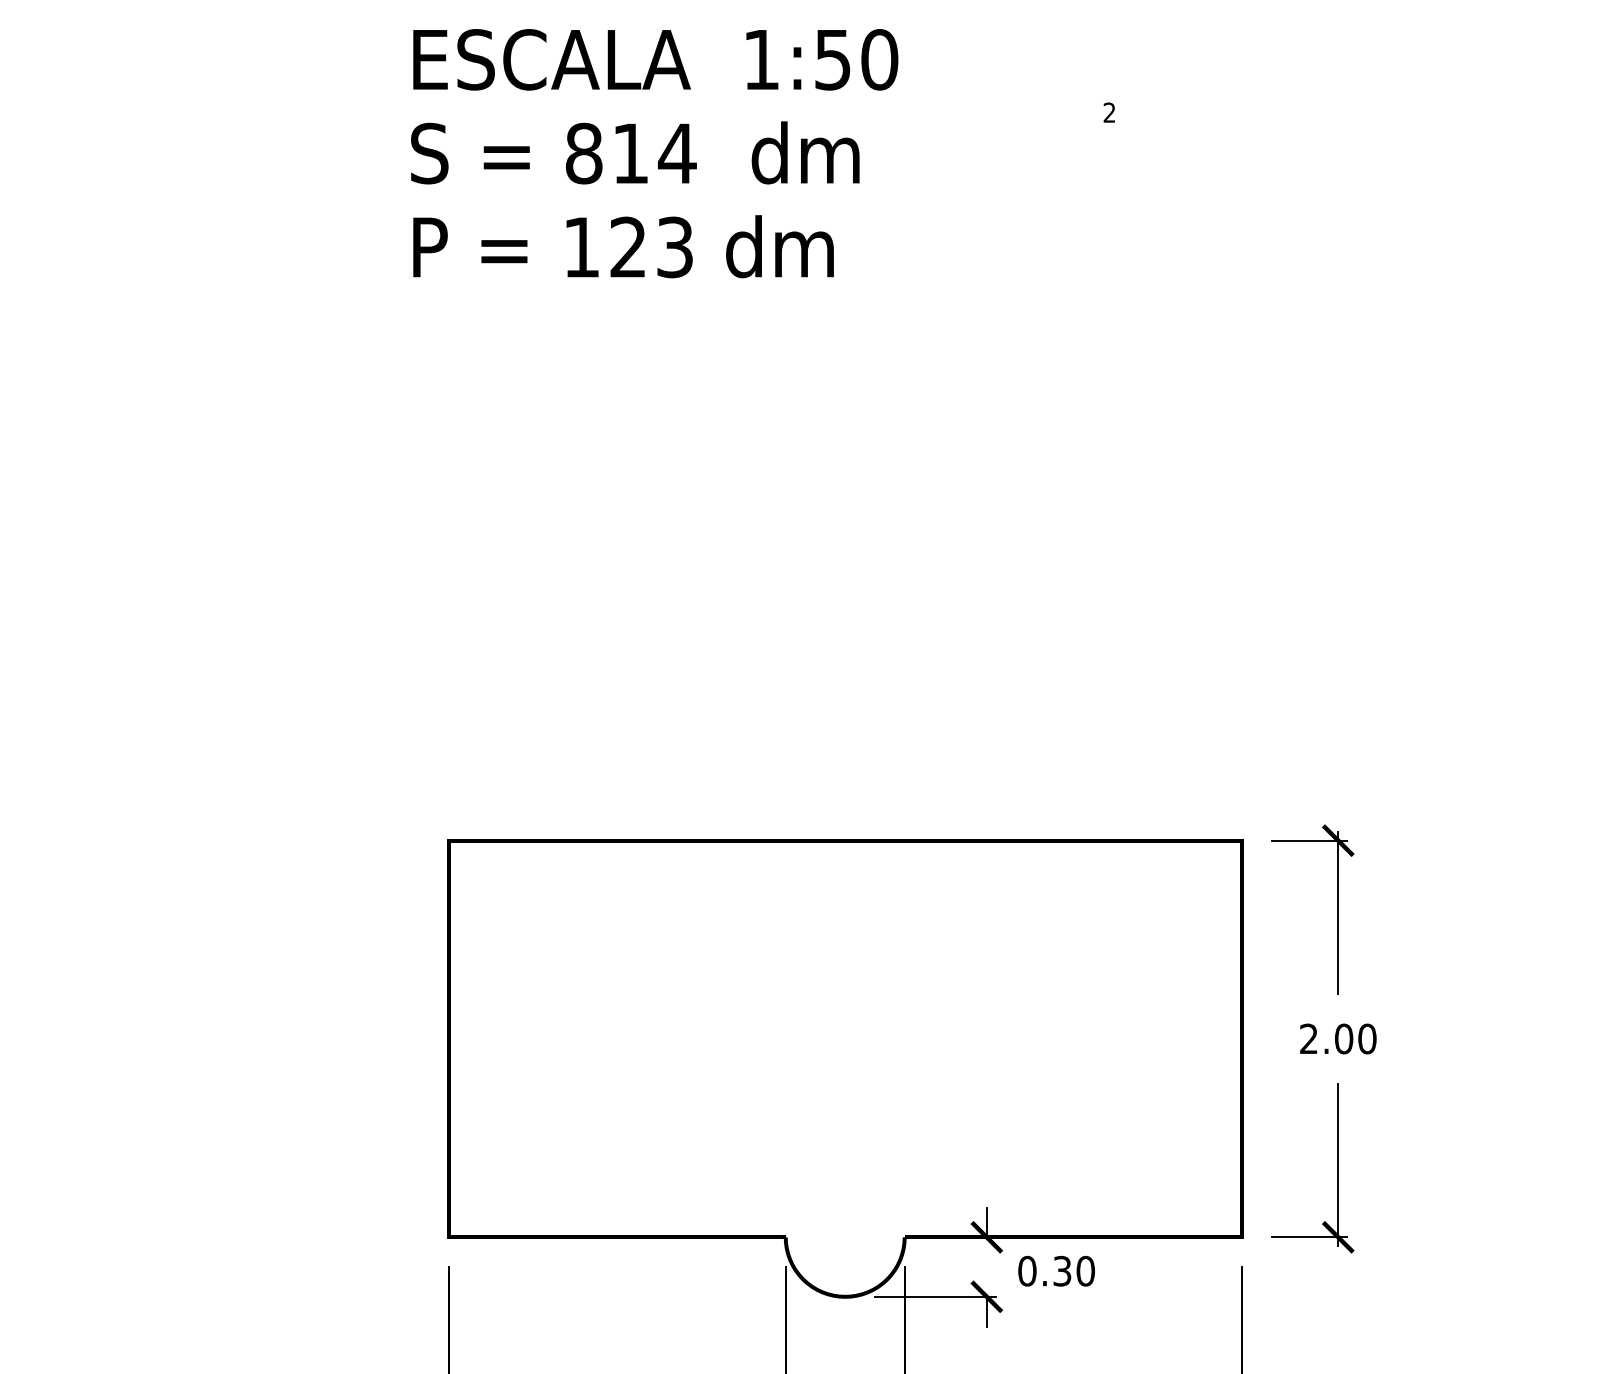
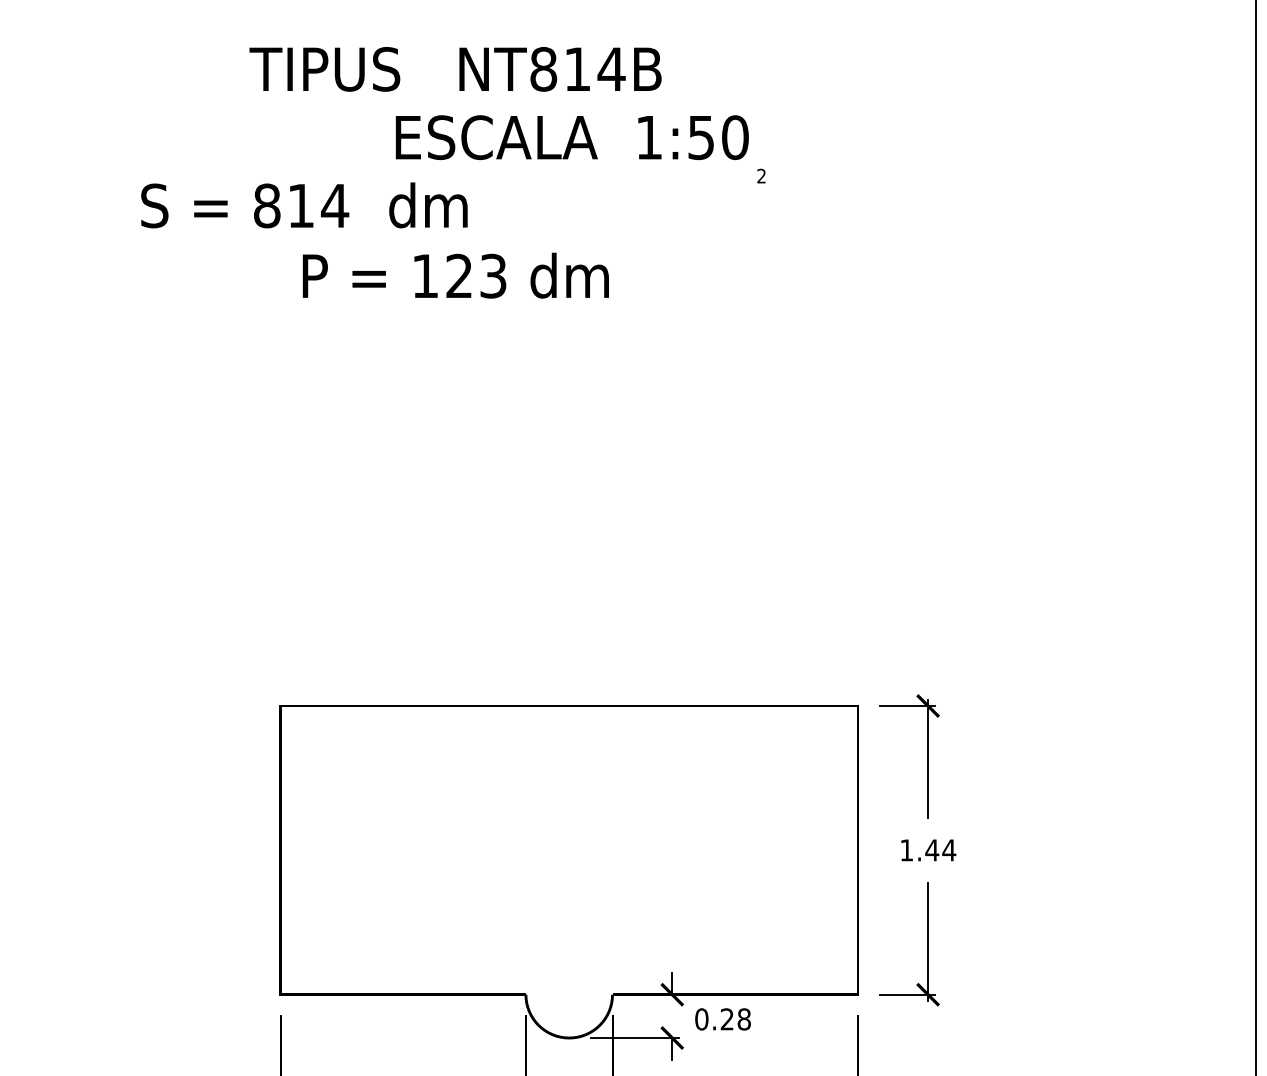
text: (654, 59) -> (571, 137), moved
text: (635, 153) -> (304, 205), moved
text: (623, 246) -> (455, 275), moved
text: (1338, 1039) -> (928, 850), 2.00 -> 1.44
text: (1073, 1271) -> (735, 1019), 0.30 -> 0.28

